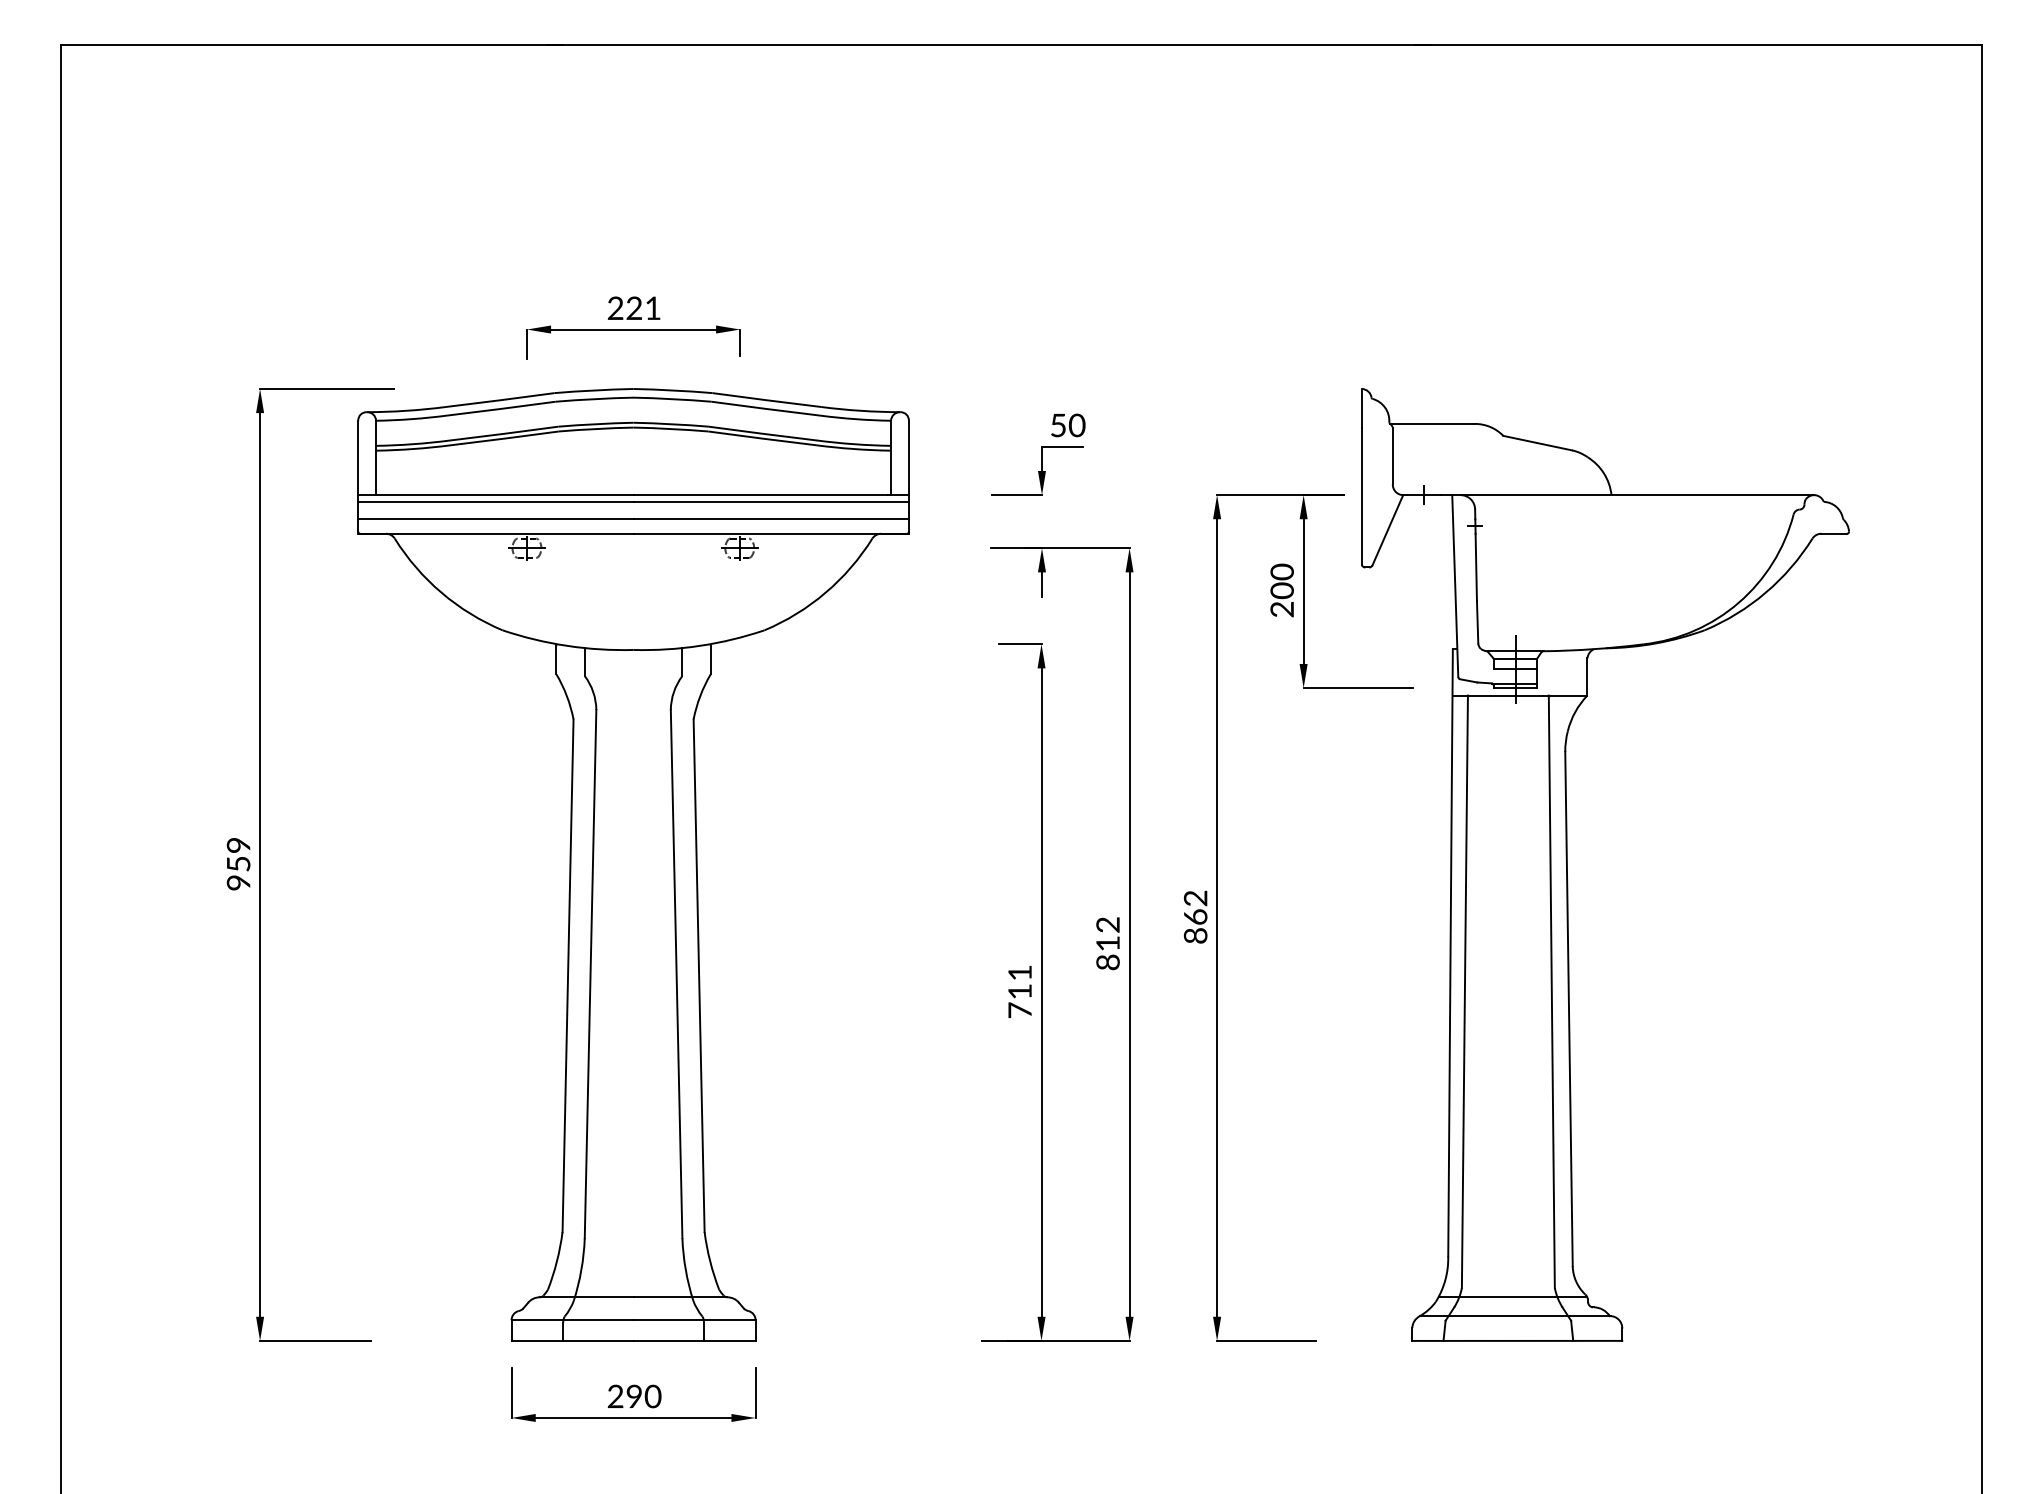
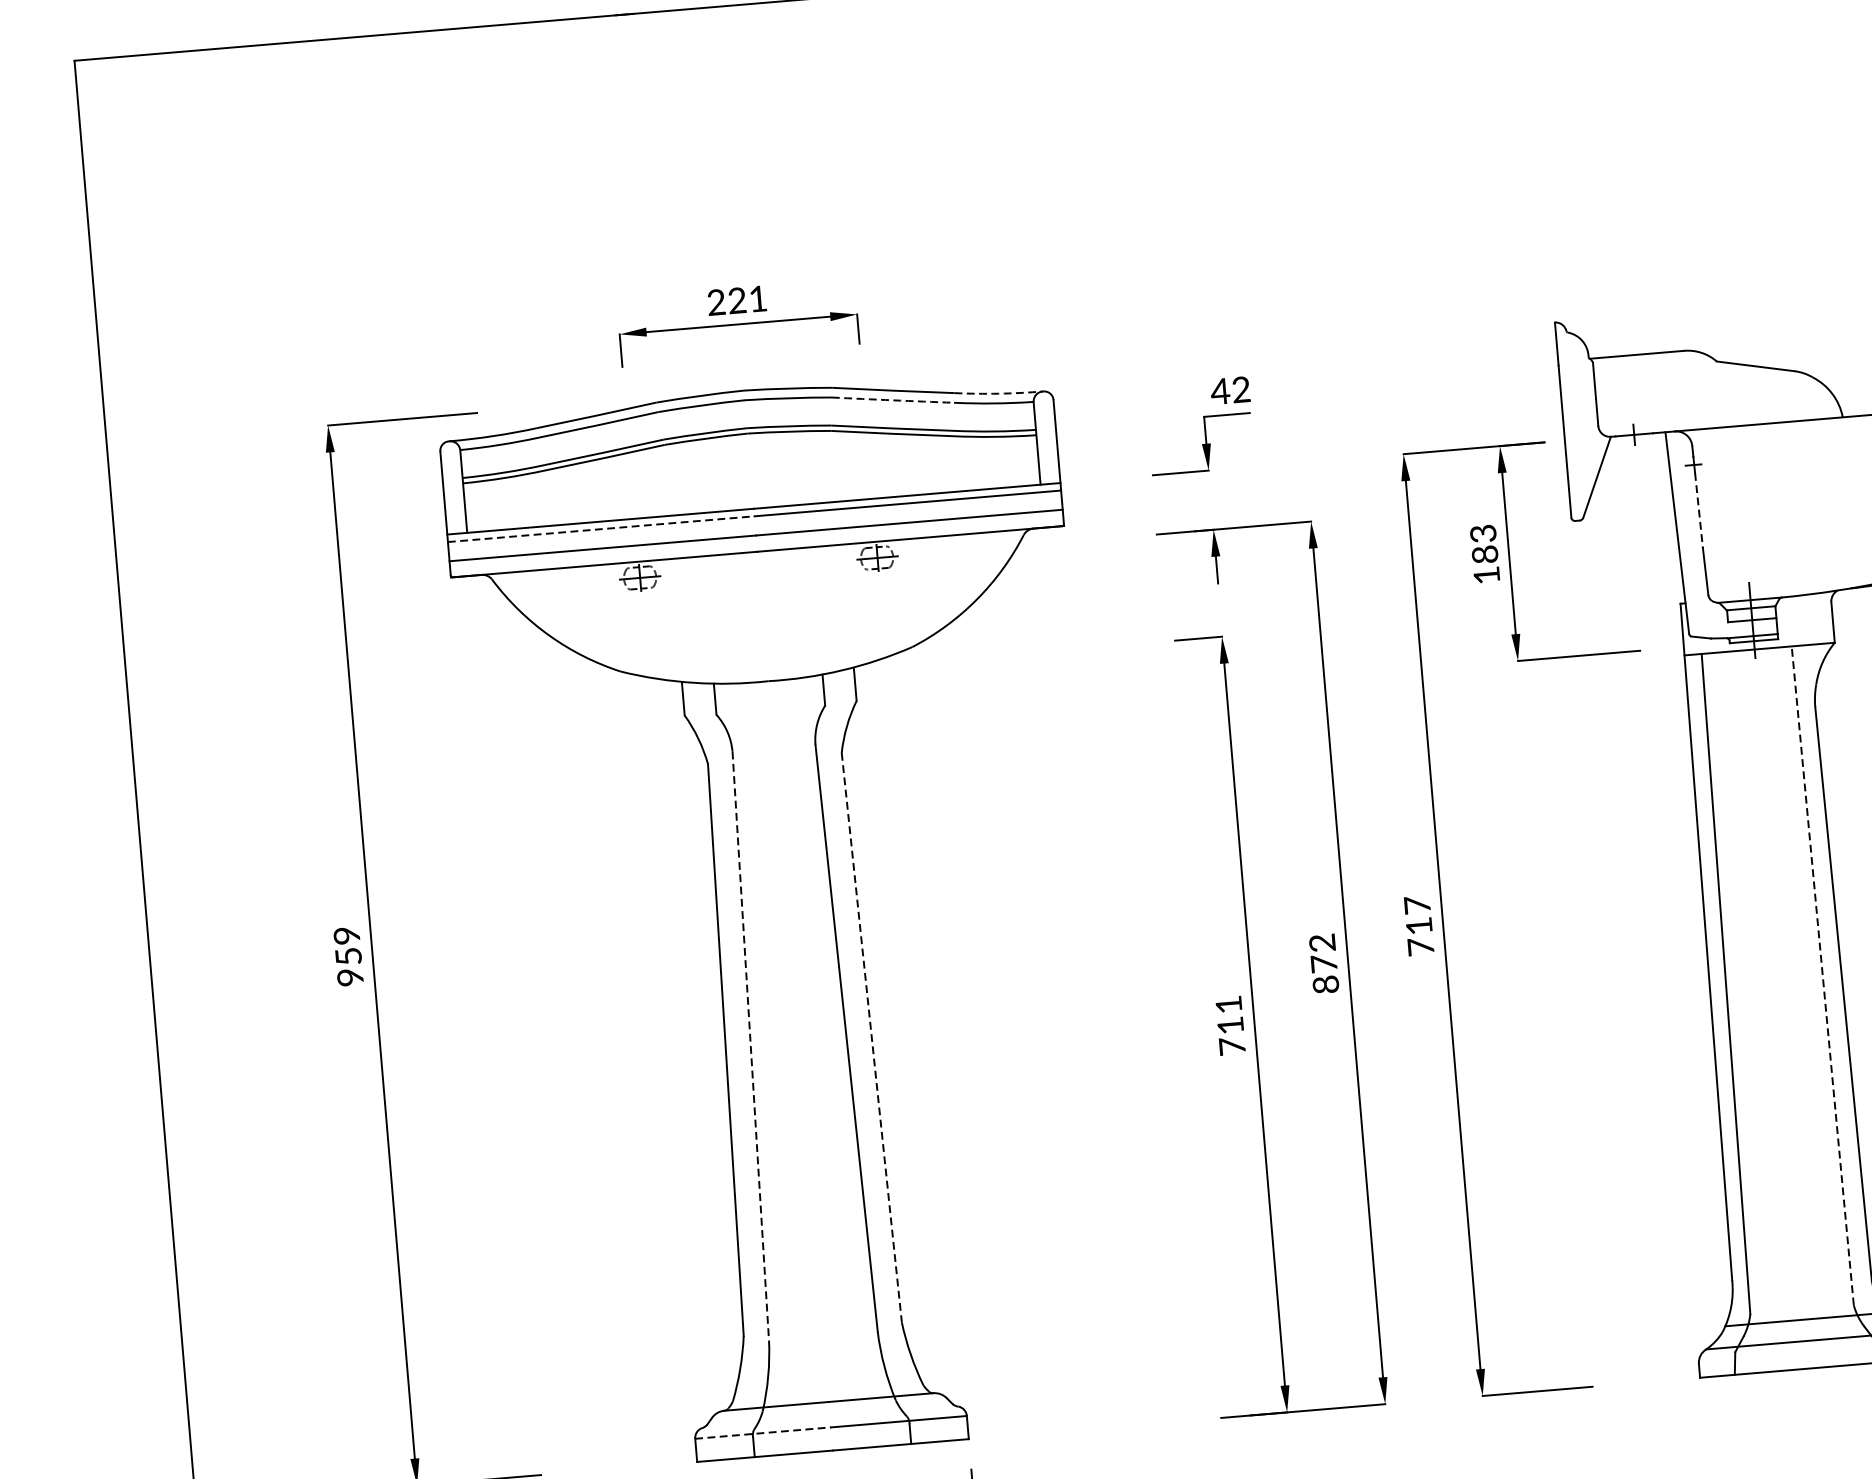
arc: (765, 408) -> (892, 399), solid -> dashed
arc: (860, 410) -> (998, 393), solid -> dashed
text: (1067, 425) -> (1230, 390), 50 -> 42
line: (495, 501) -> (600, 528), solid -> dashed
line: (1476, 567) -> (1699, 510), solid -> dashed
text: (1281, 590) -> (1484, 554), 200 -> 183
text: (1195, 916) -> (1418, 925), 862 -> 717
text: (1107, 943) -> (1323, 963), 812 -> 872
line: (590, 974) -> (750, 1046), solid -> dashed
line: (699, 976) -> (872, 1038), solid -> dashed
line: (1551, 991) -> (1822, 975), solid -> dashed
line: (572, 1320) -> (763, 1433), solid -> dashed

